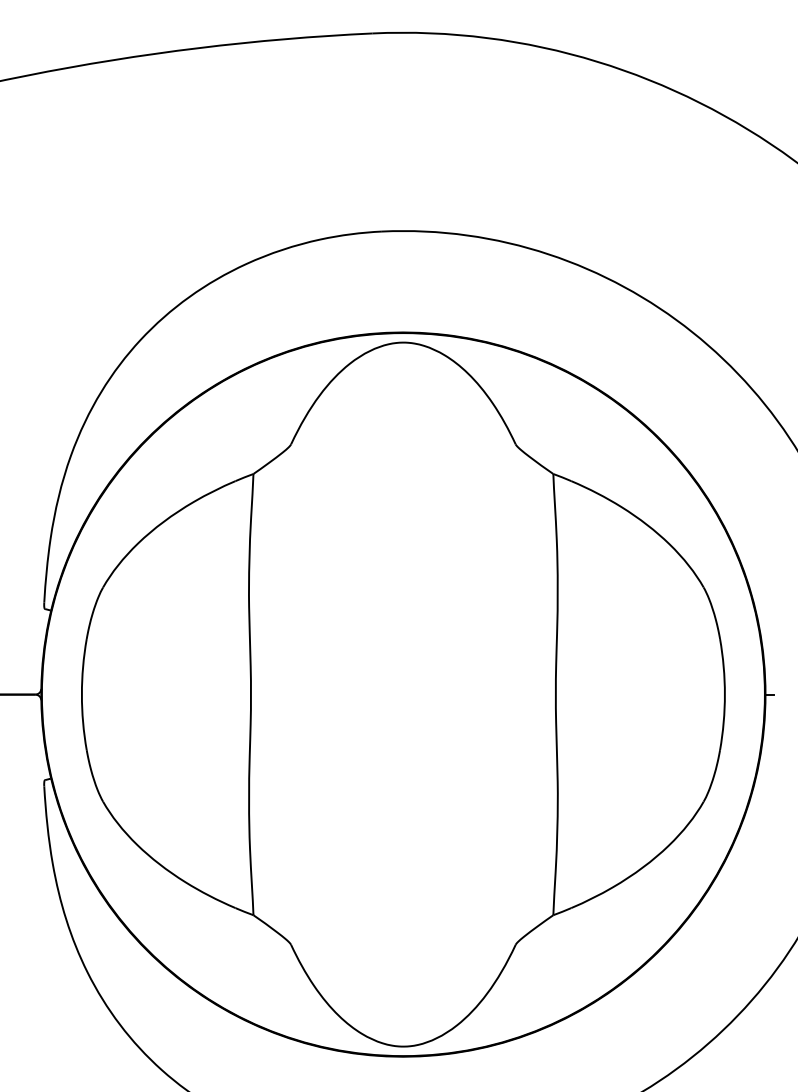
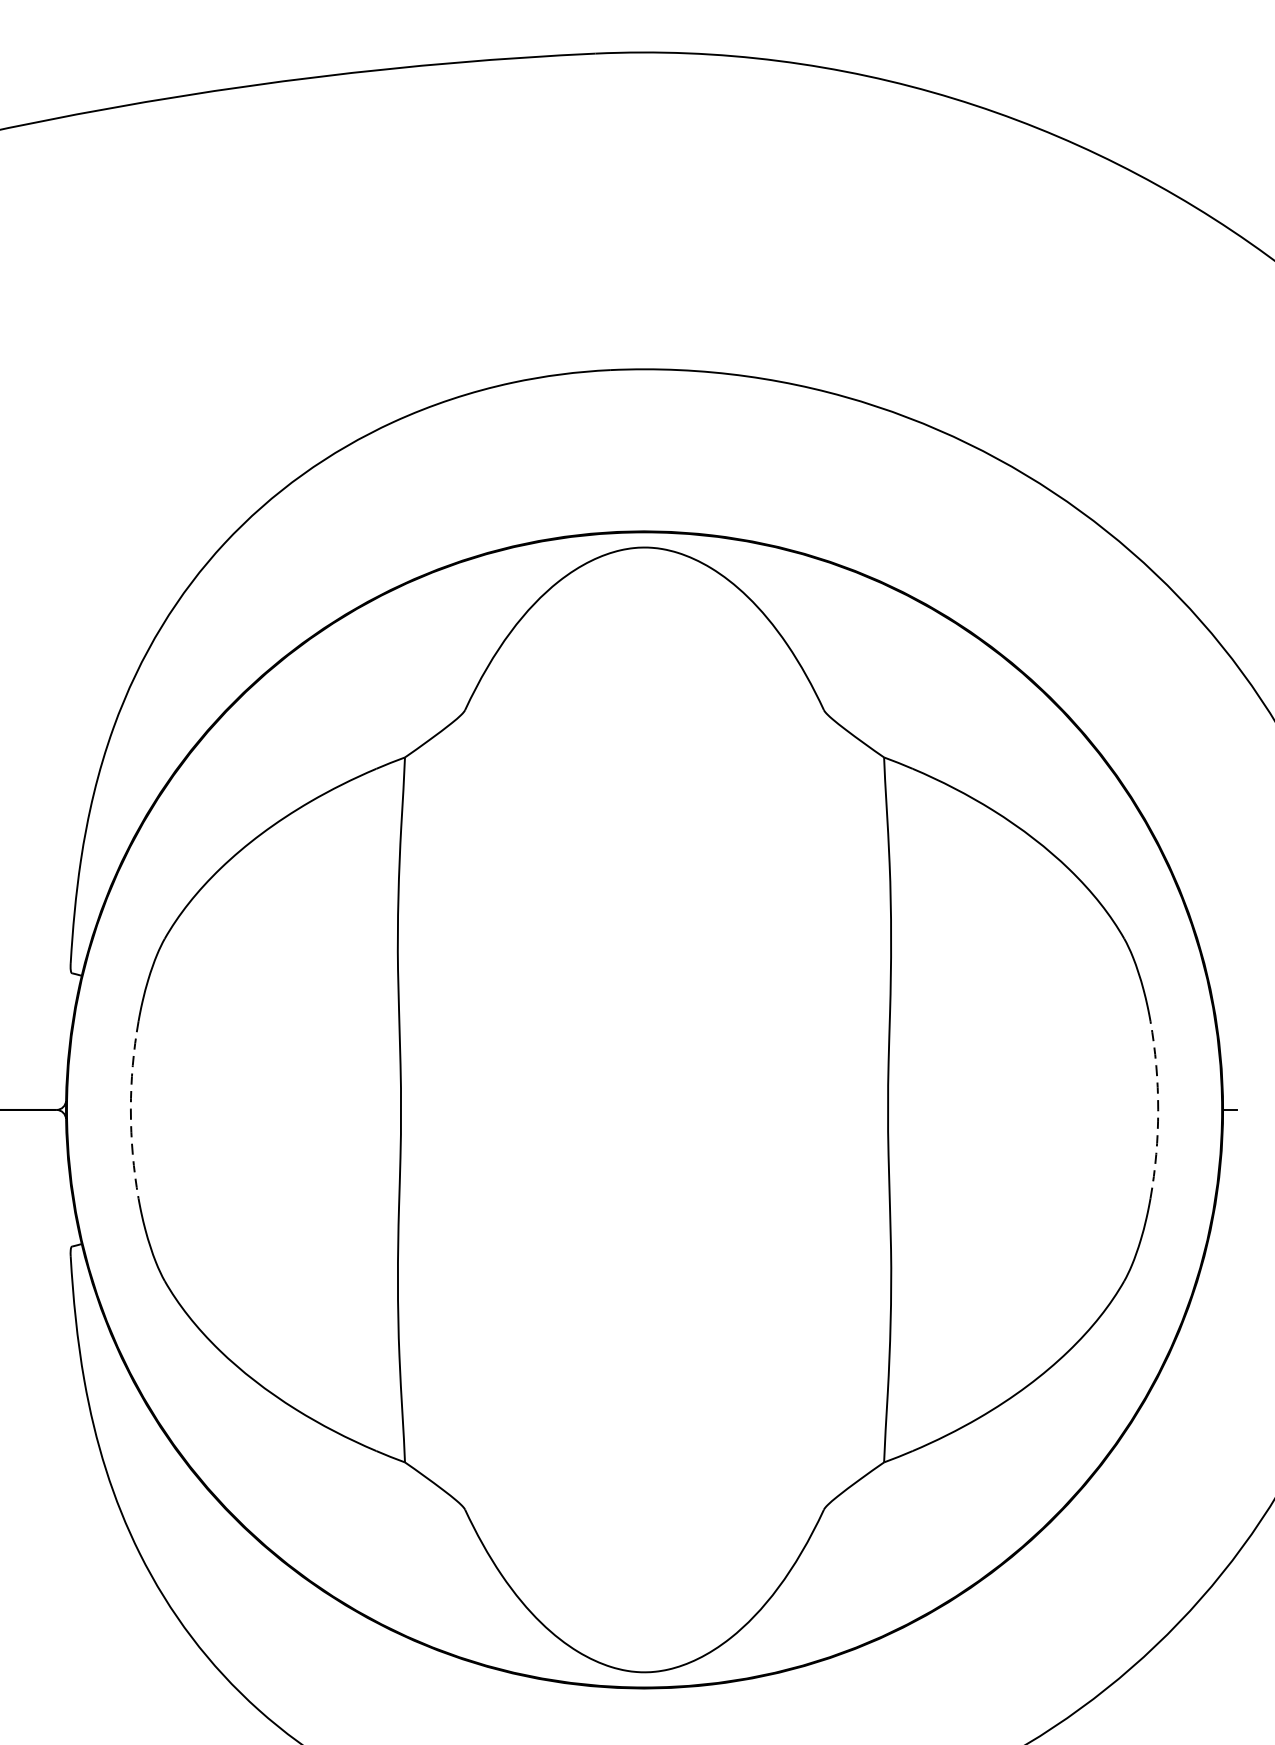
arc: (81, 694) -> (130, 1109), solid -> dashed
arc: (724, 694) -> (1157, 1109), solid -> dashed

